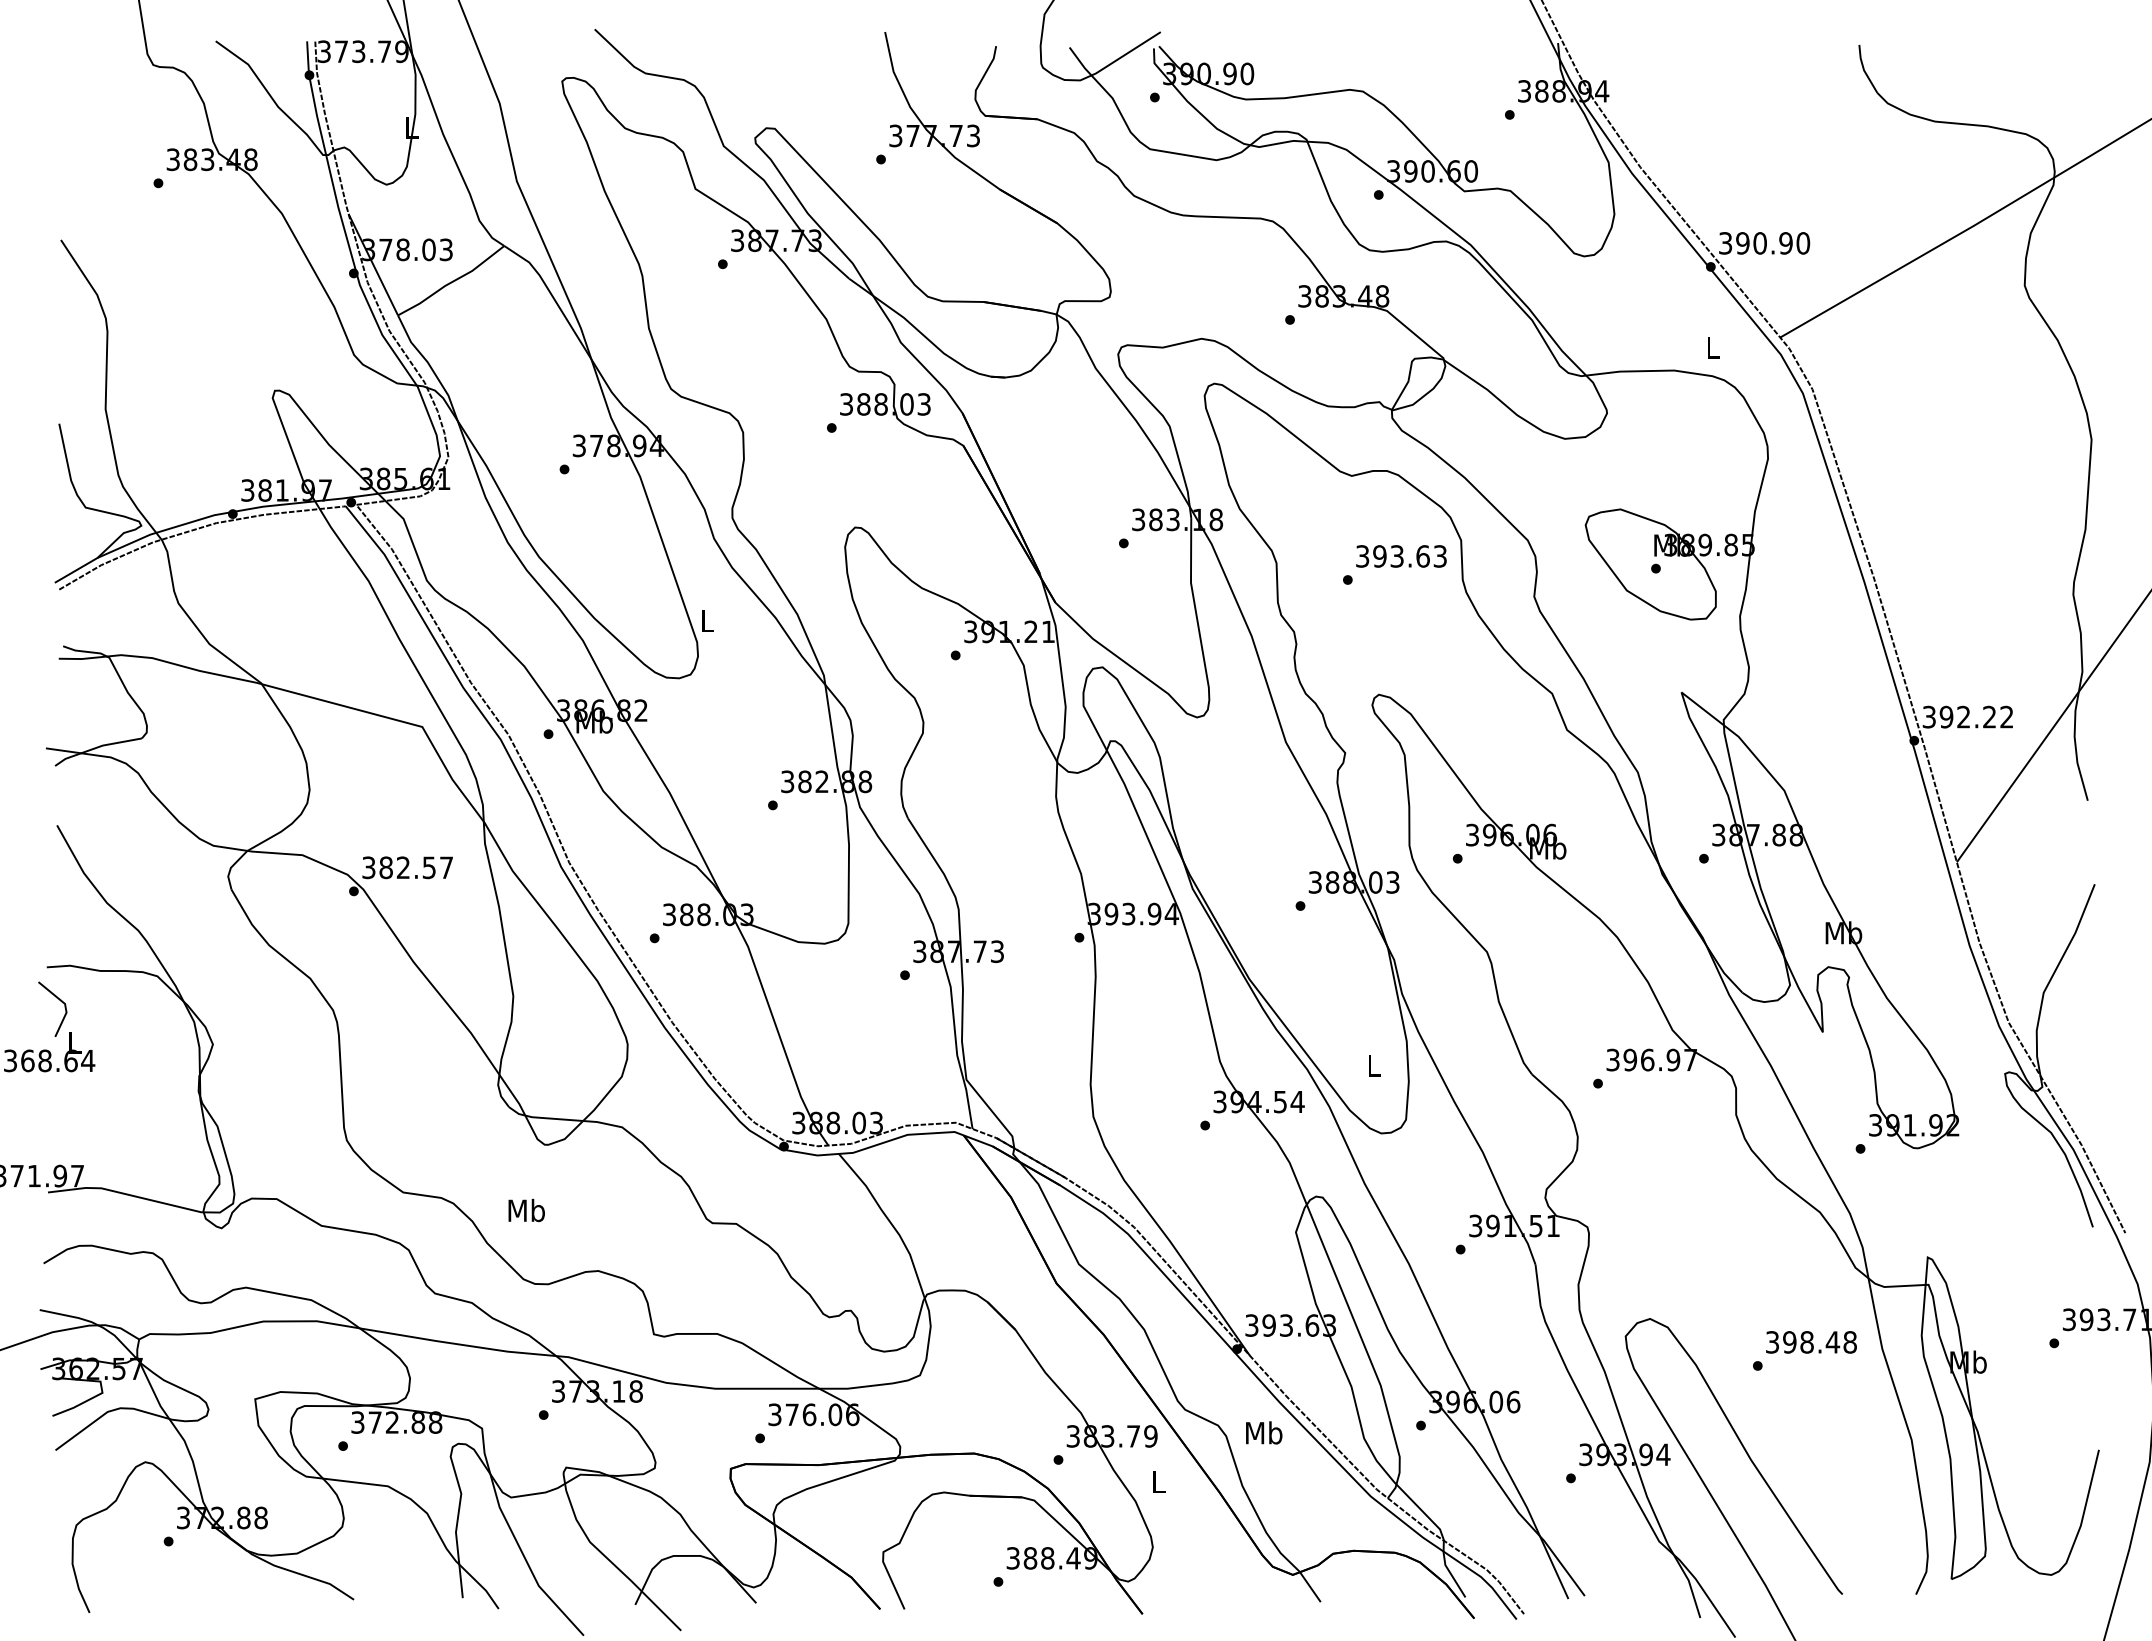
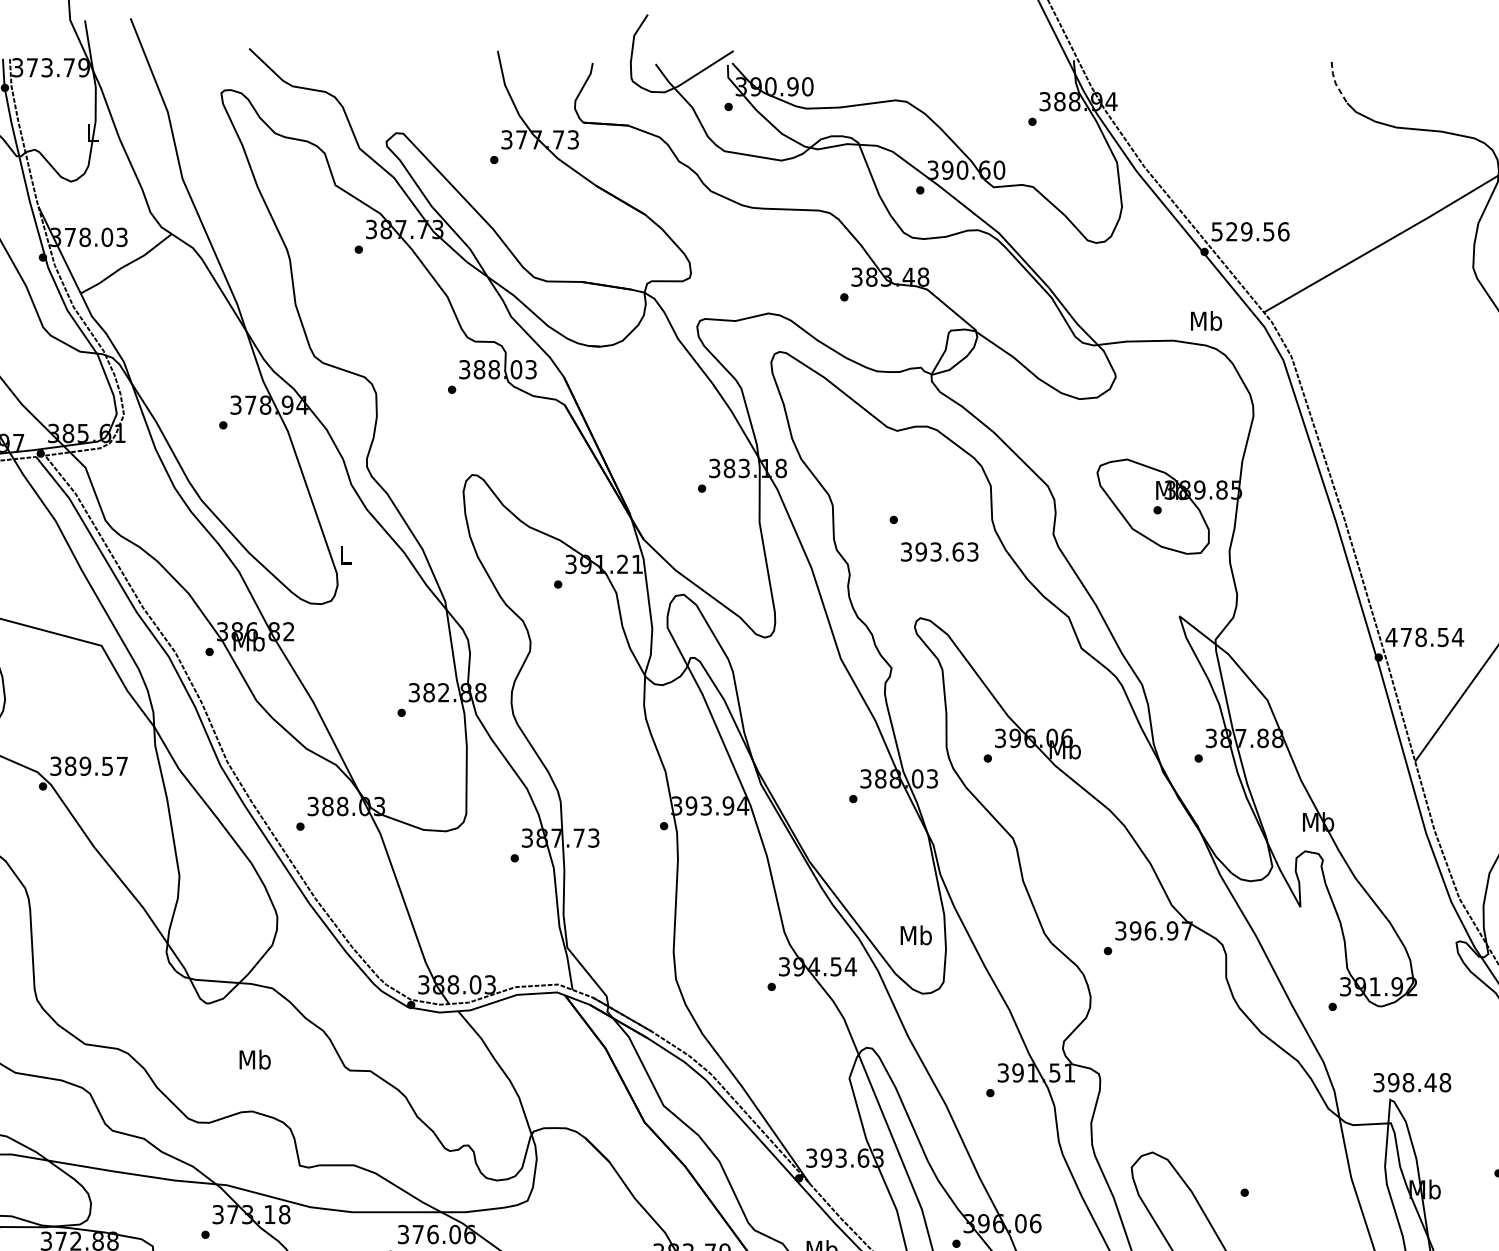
line: (1864, 70) -> (1336, 83), solid -> dashed
text: (1764, 243) -> (1250, 231), 390.90 -> 529.56
text: (1713, 347) -> (1206, 320), L -> Mb
text: (1401, 556) -> (939, 552), moved
text: (1968, 716) -> (1425, 636), 392.22 -> 478.54
text: (403, 867) -> (85, 766), 382.57 -> 389.57
text: (1374, 1064) -> (916, 934), L -> Mb
text: (526, 1210) -> (254, 1059), moved
text: (1811, 1342) -> (1412, 1082), moved

